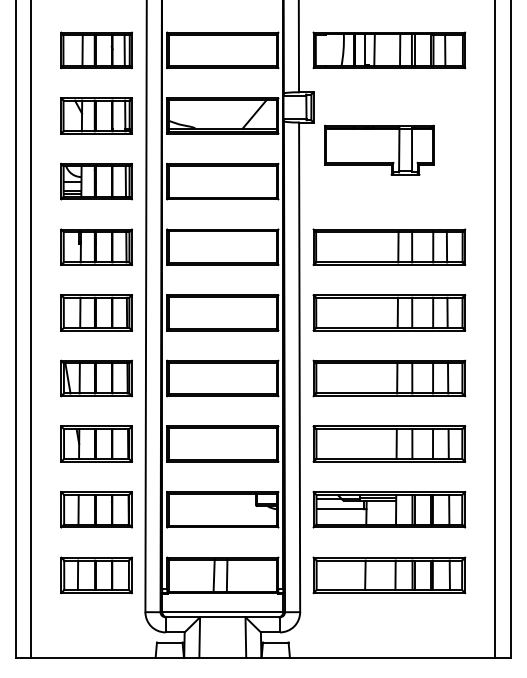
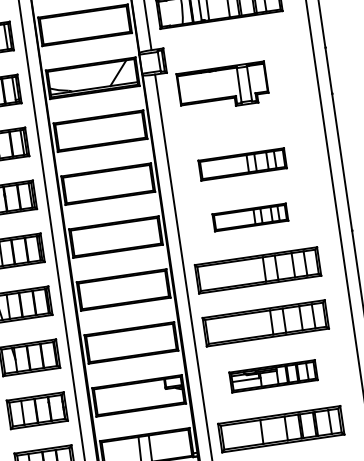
part: (389, 246) -> (242, 163), size x0.7
part: (389, 312) -> (250, 217), size x0.6
part: (389, 509) -> (273, 376), size x0.7

